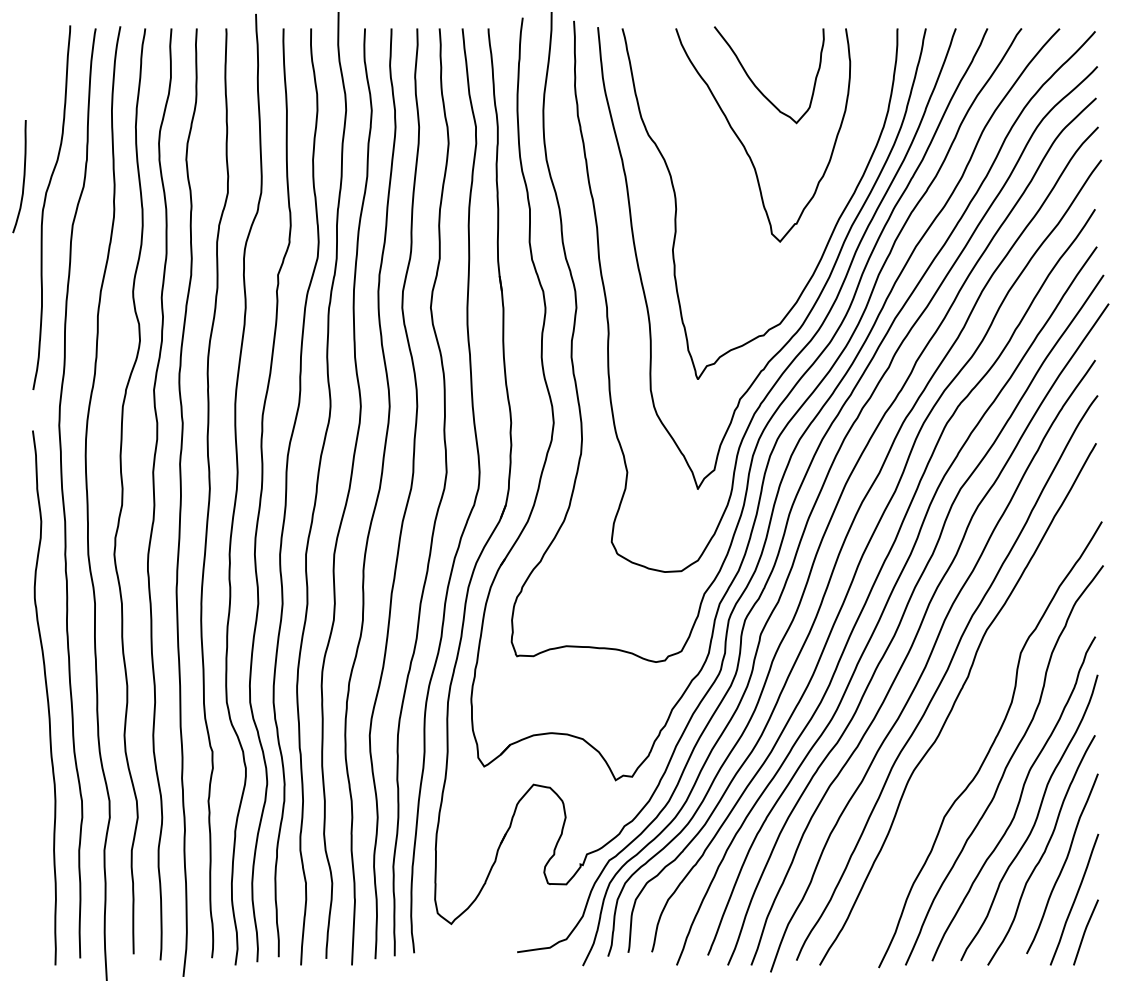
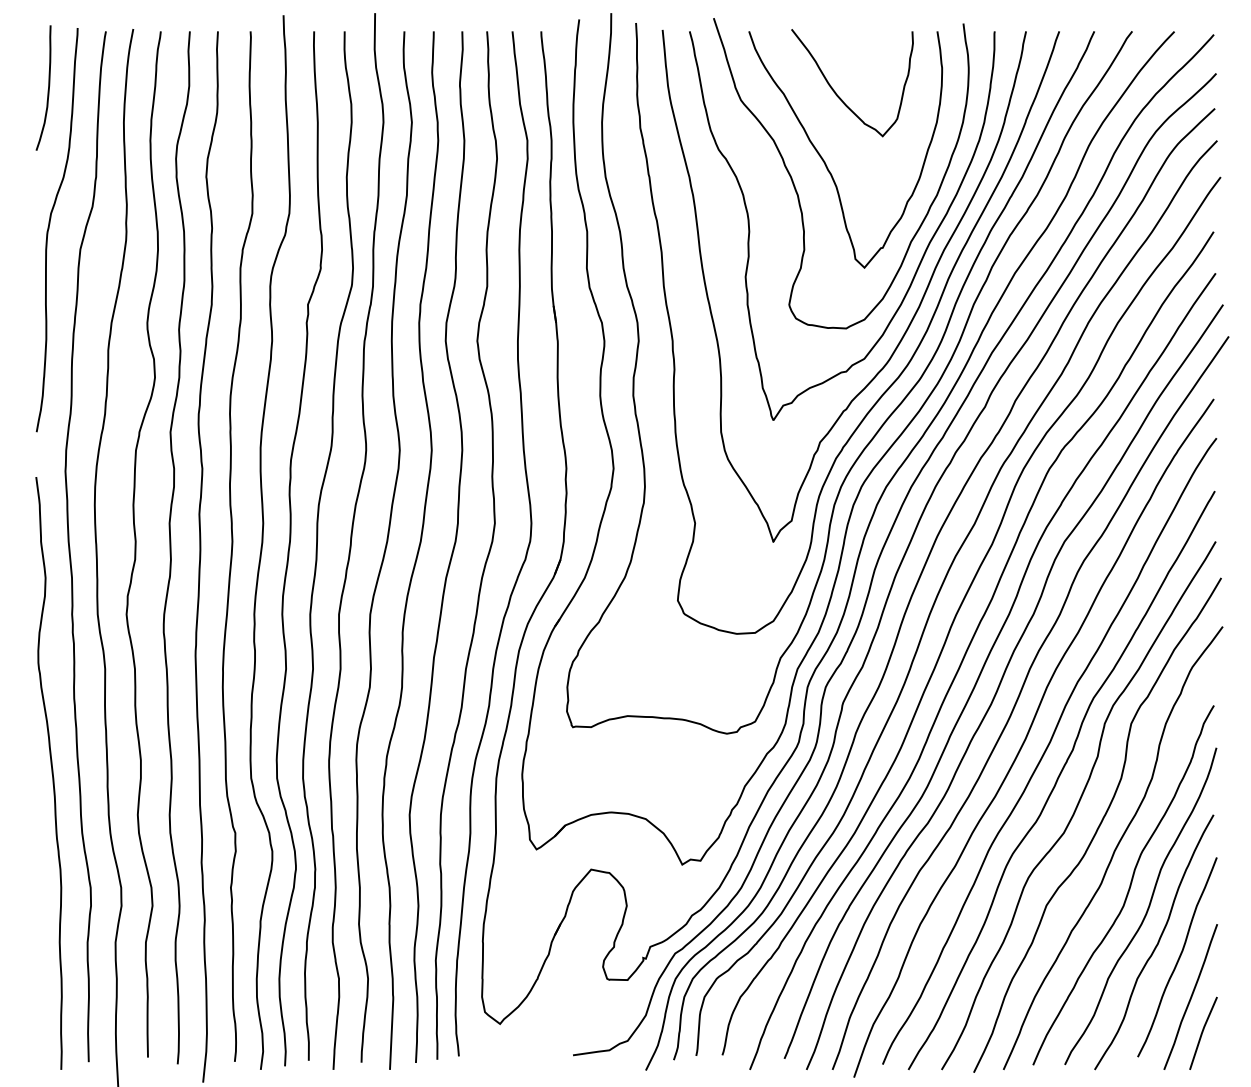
curve: (720, 174) -> (798, 193), added
curve: (23, 176) -> (48, 87), moved
curve: (973, 726) -> (1078, 805), added

